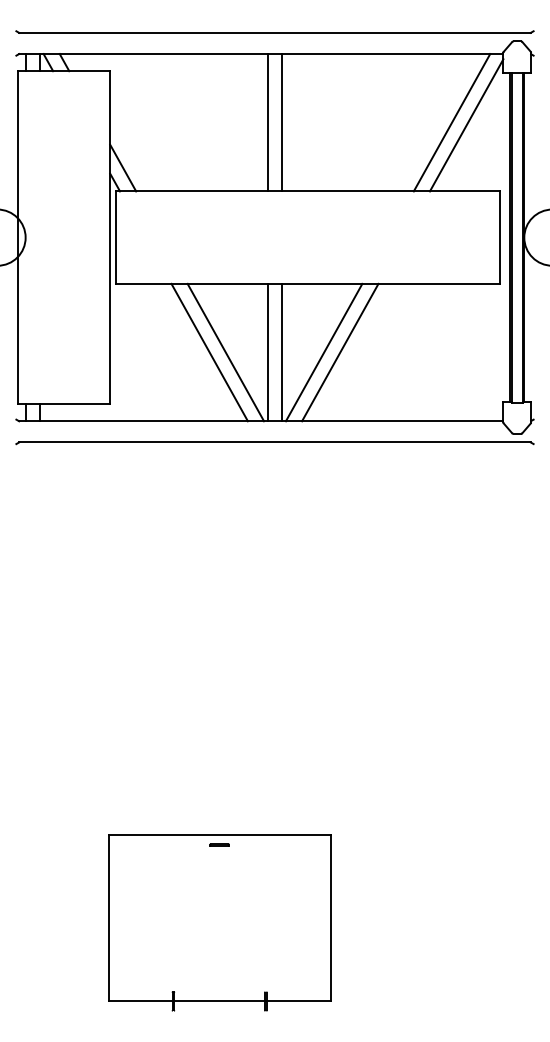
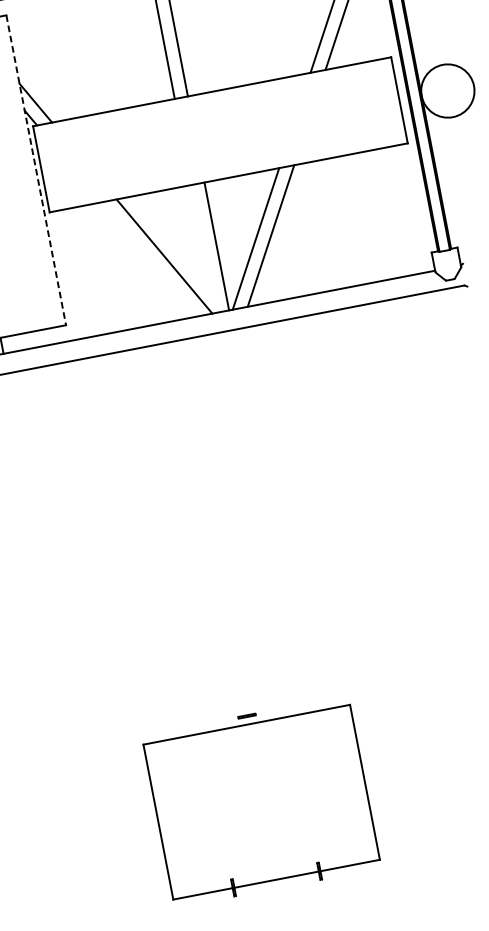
line: (110, 238) -> (36, 171), solid -> dashed
line: (209, 352) -> (149, 259), removed
line: (267, 352) -> (203, 248), removed
part: (219, 922) -> (262, 806), moved

